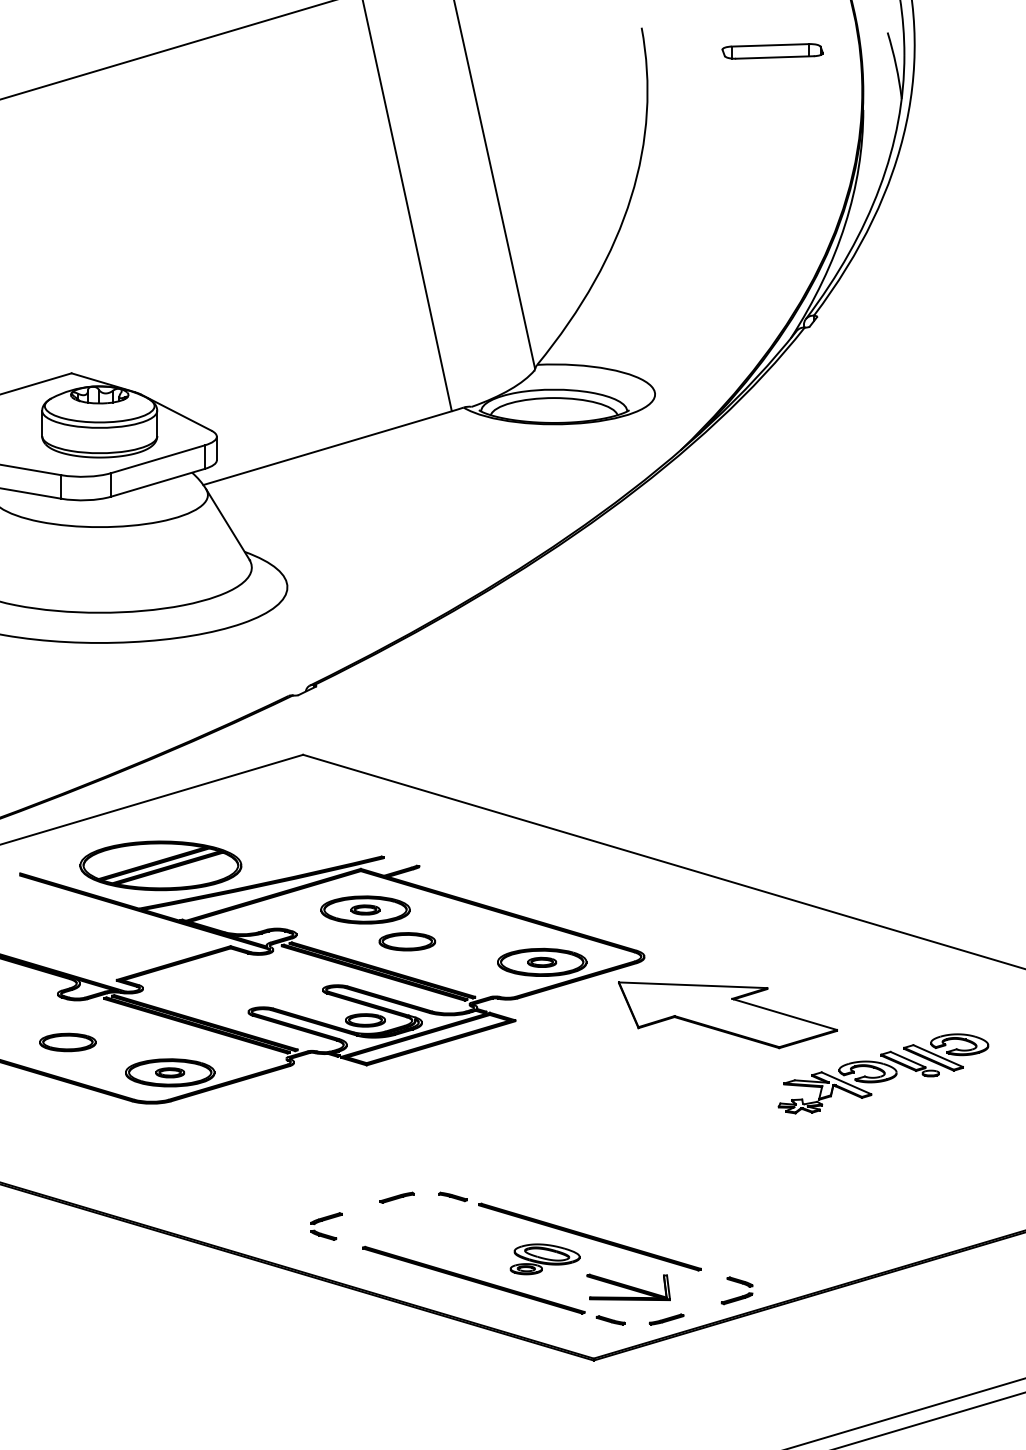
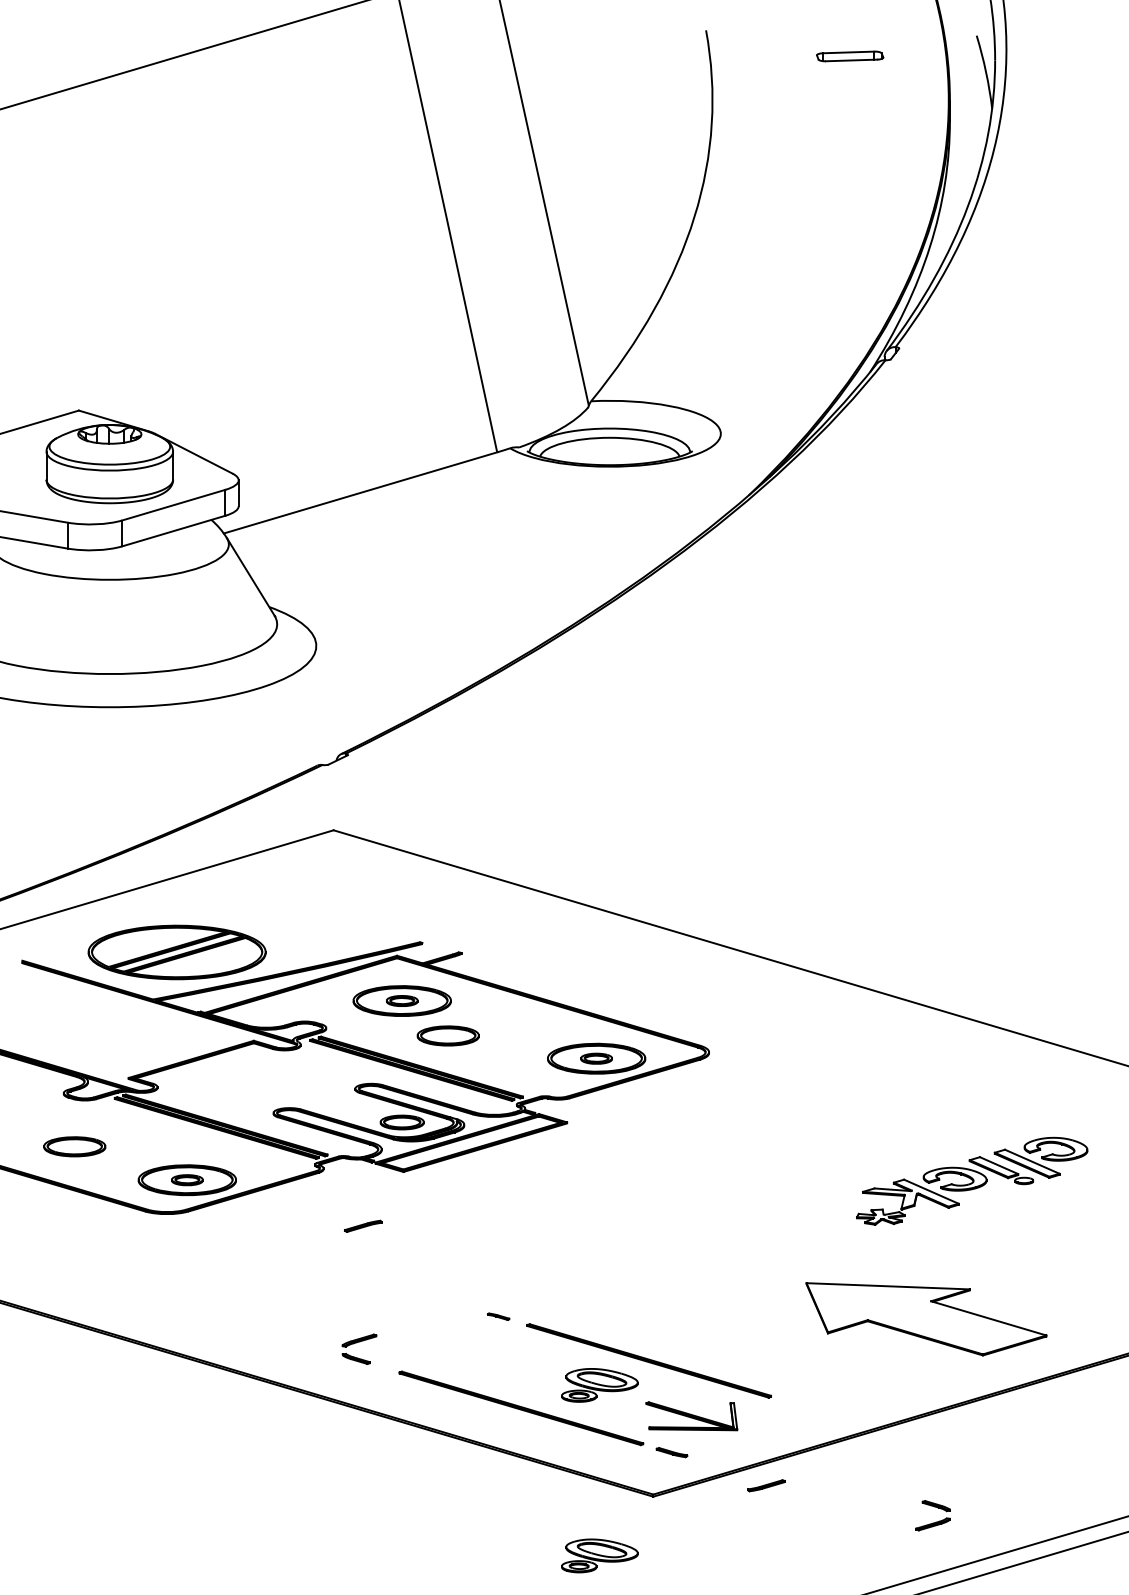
part: (772, 51) -> (850, 56), size x0.6
part: (727, 1015) -> (925, 1319), moved
part: (452, 1196) -> (497, 1316), size x0.7
part: (396, 1197) -> (362, 1226), moved
part: (737, 1296) -> (933, 1521), moved
part: (666, 1319) -> (766, 1485), moved
part: (544, 1414) -> (599, 1556), added

